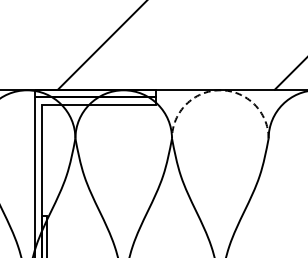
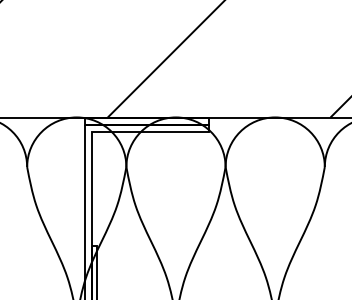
arc: (220, 90) -> (275, 117), dashed -> solid

